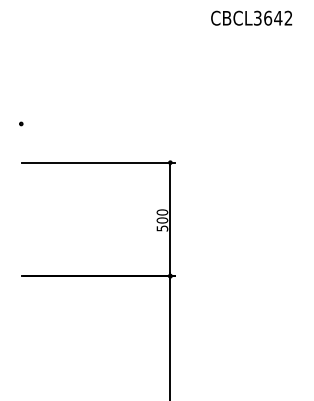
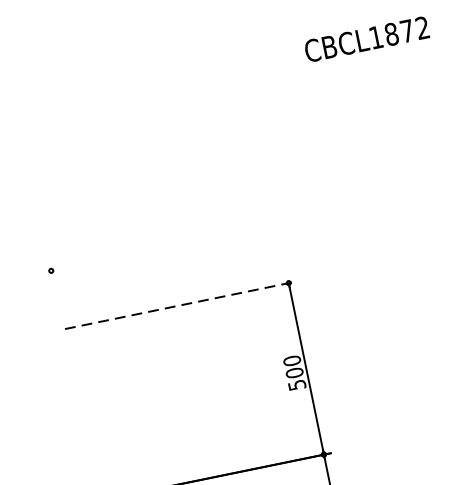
text: (268, 17) -> (392, 33), CBCL3642 -> CBCL1872
line: (99, 162) -> (181, 304), solid -> dashed

